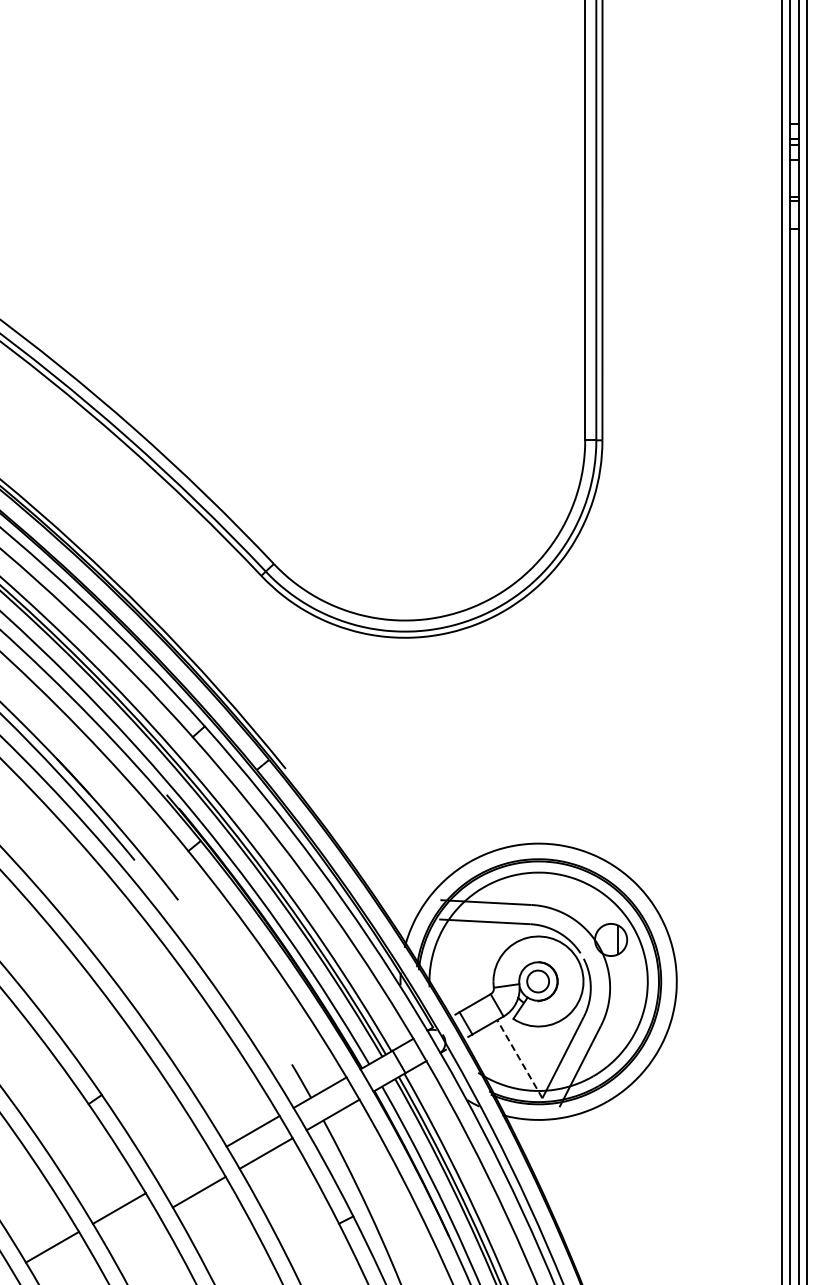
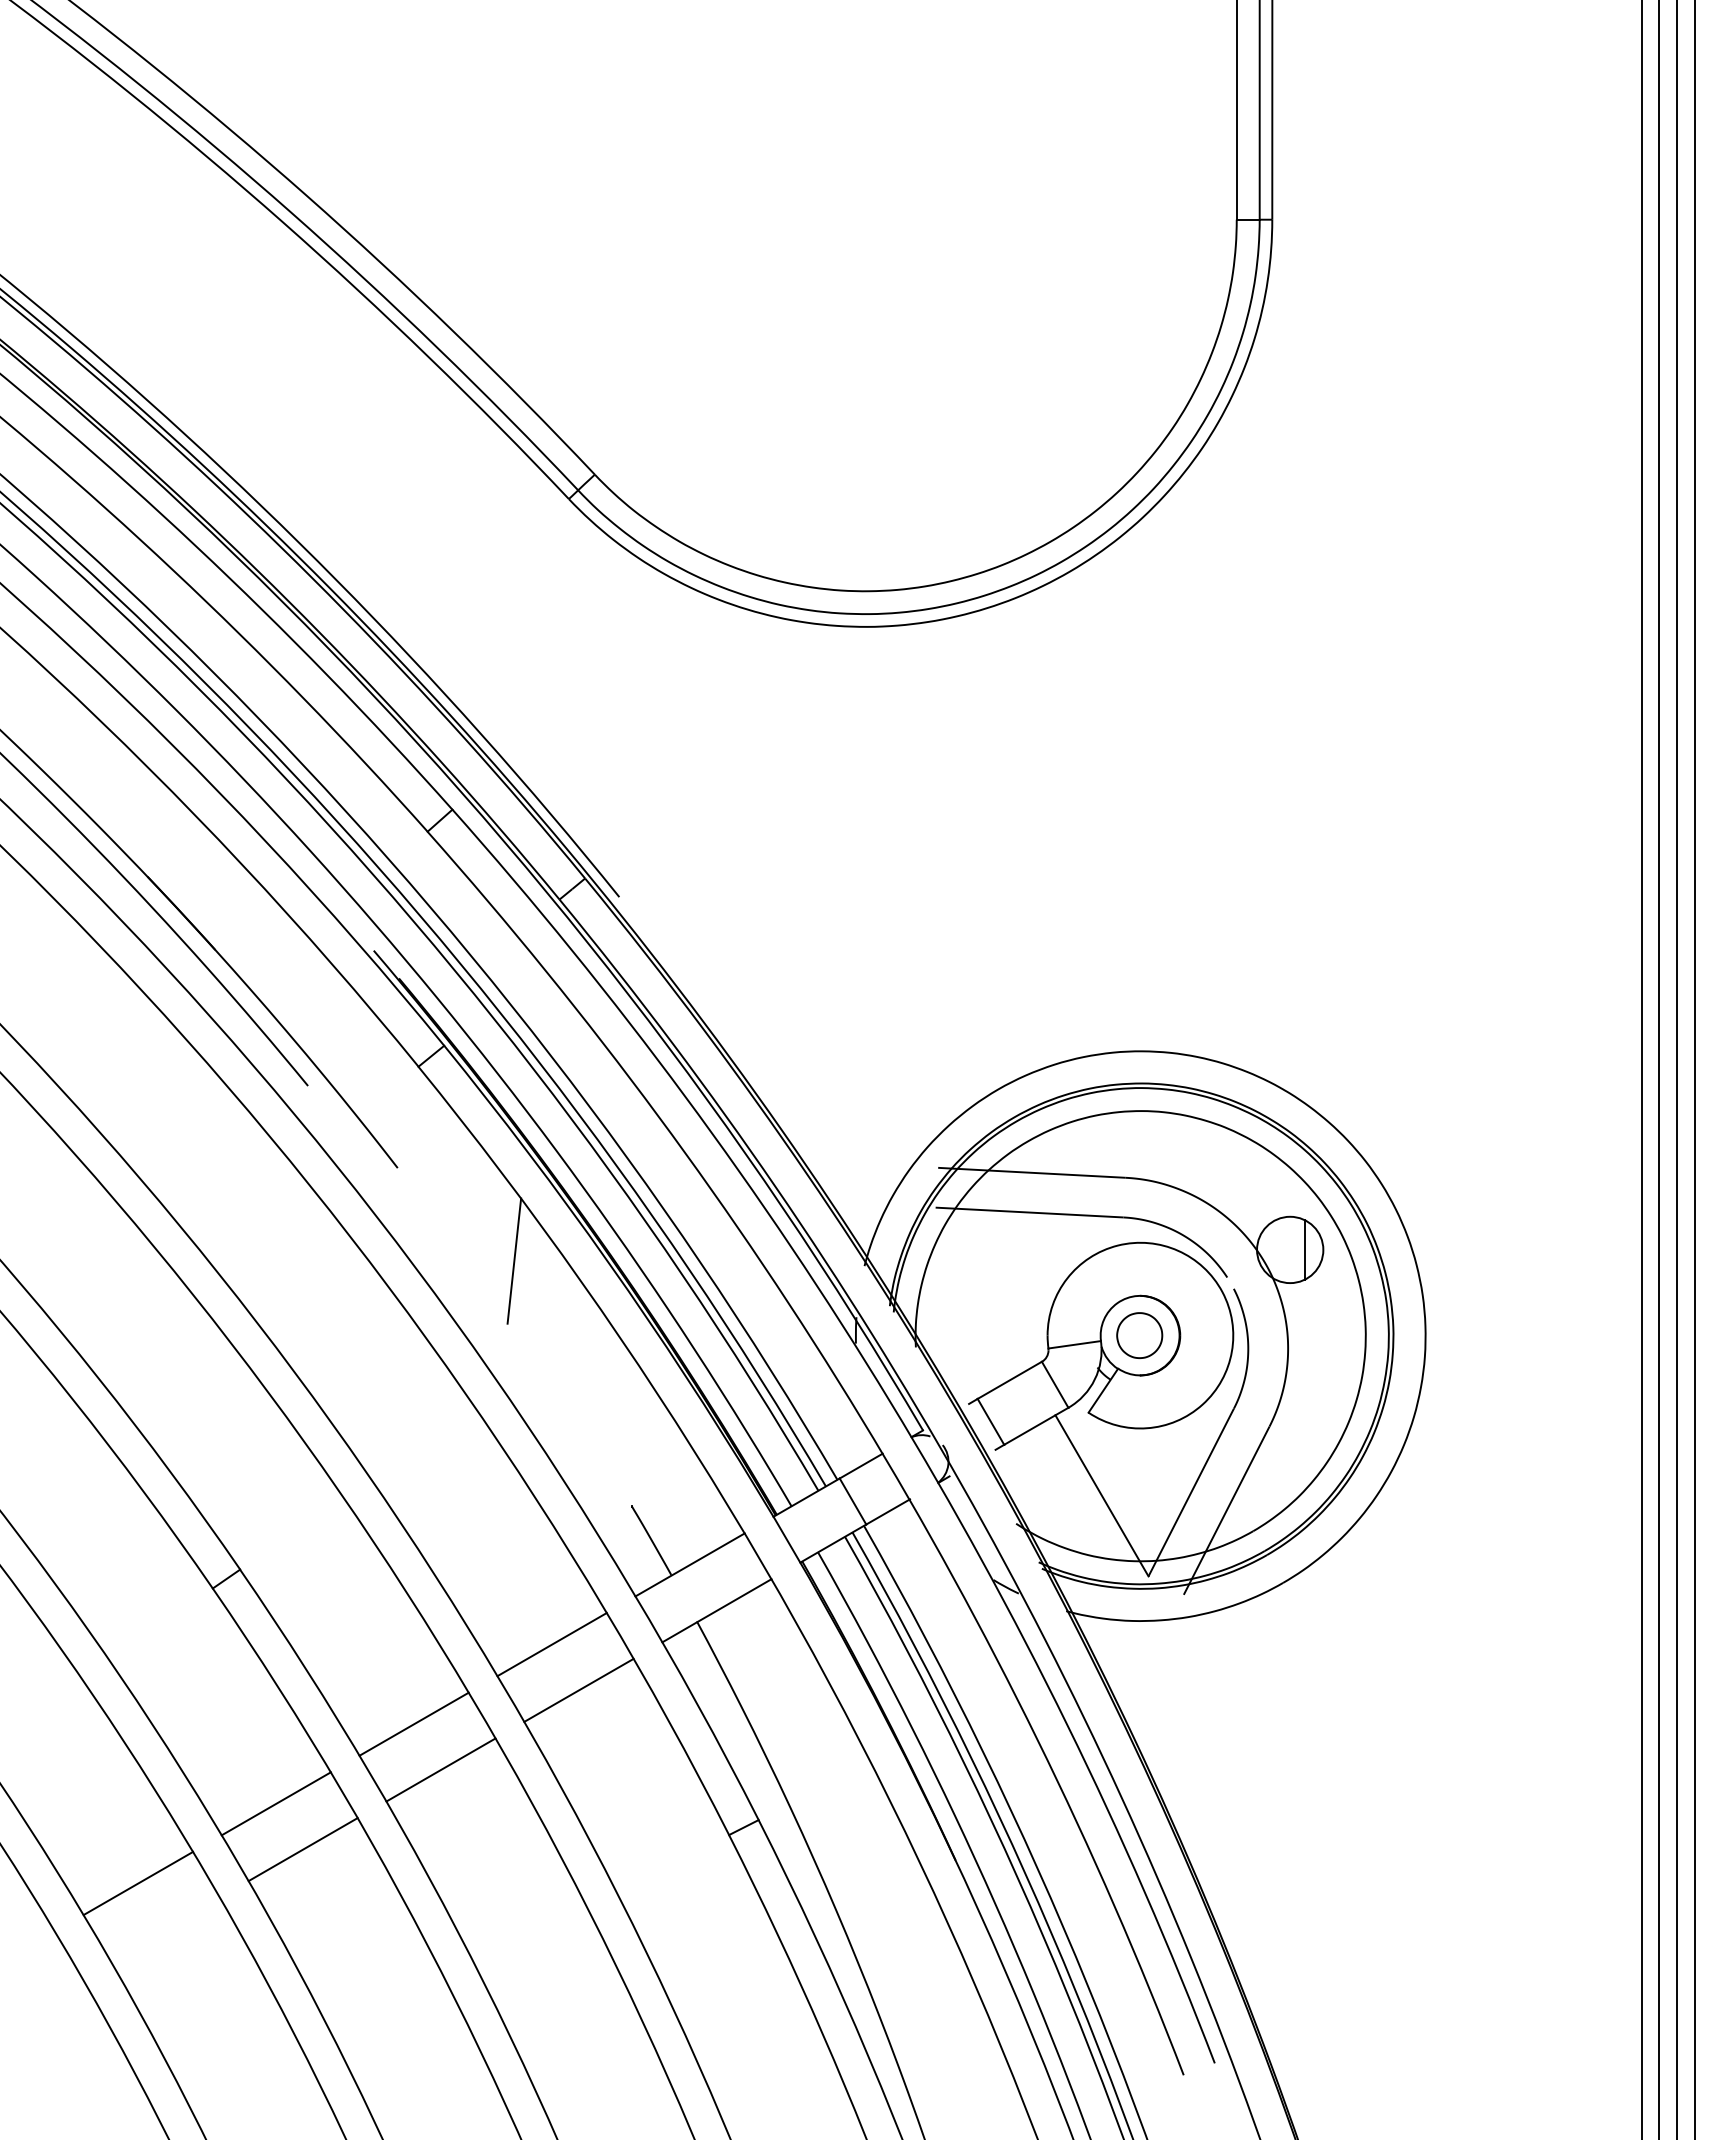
line: (234, 945) -> (513, 1261), added
line: (519, 1058) -> (1101, 1494), dashed -> solid
line: (185, 1169) -> (412, 1723), added
line: (132, 1230) -> (303, 1849), added

